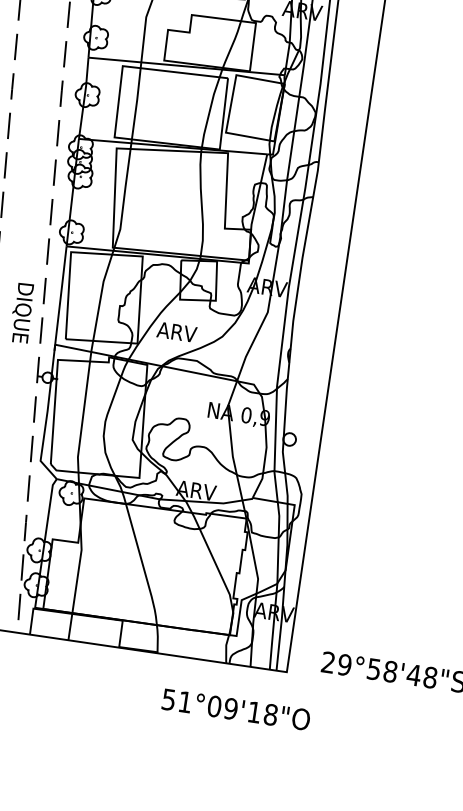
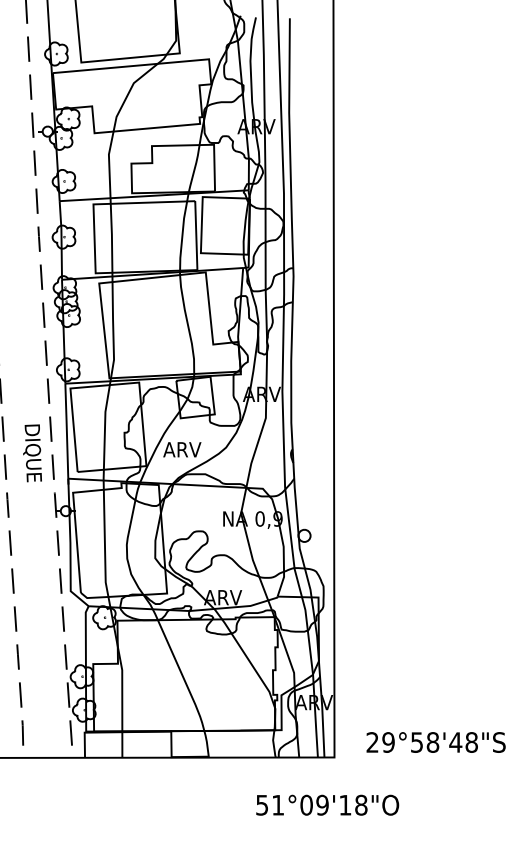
text: (236, 708) -> (327, 804), moved

